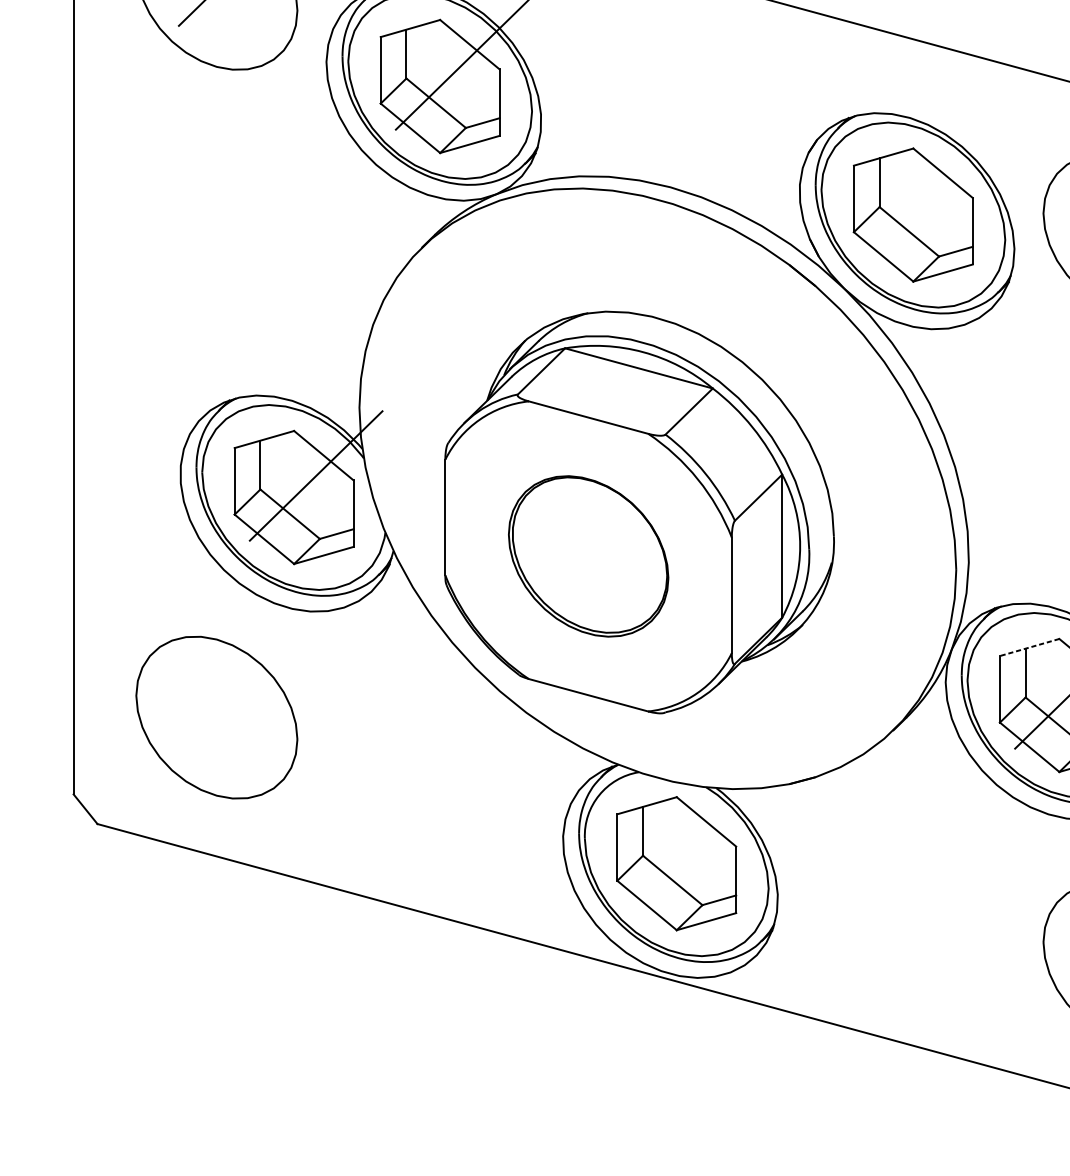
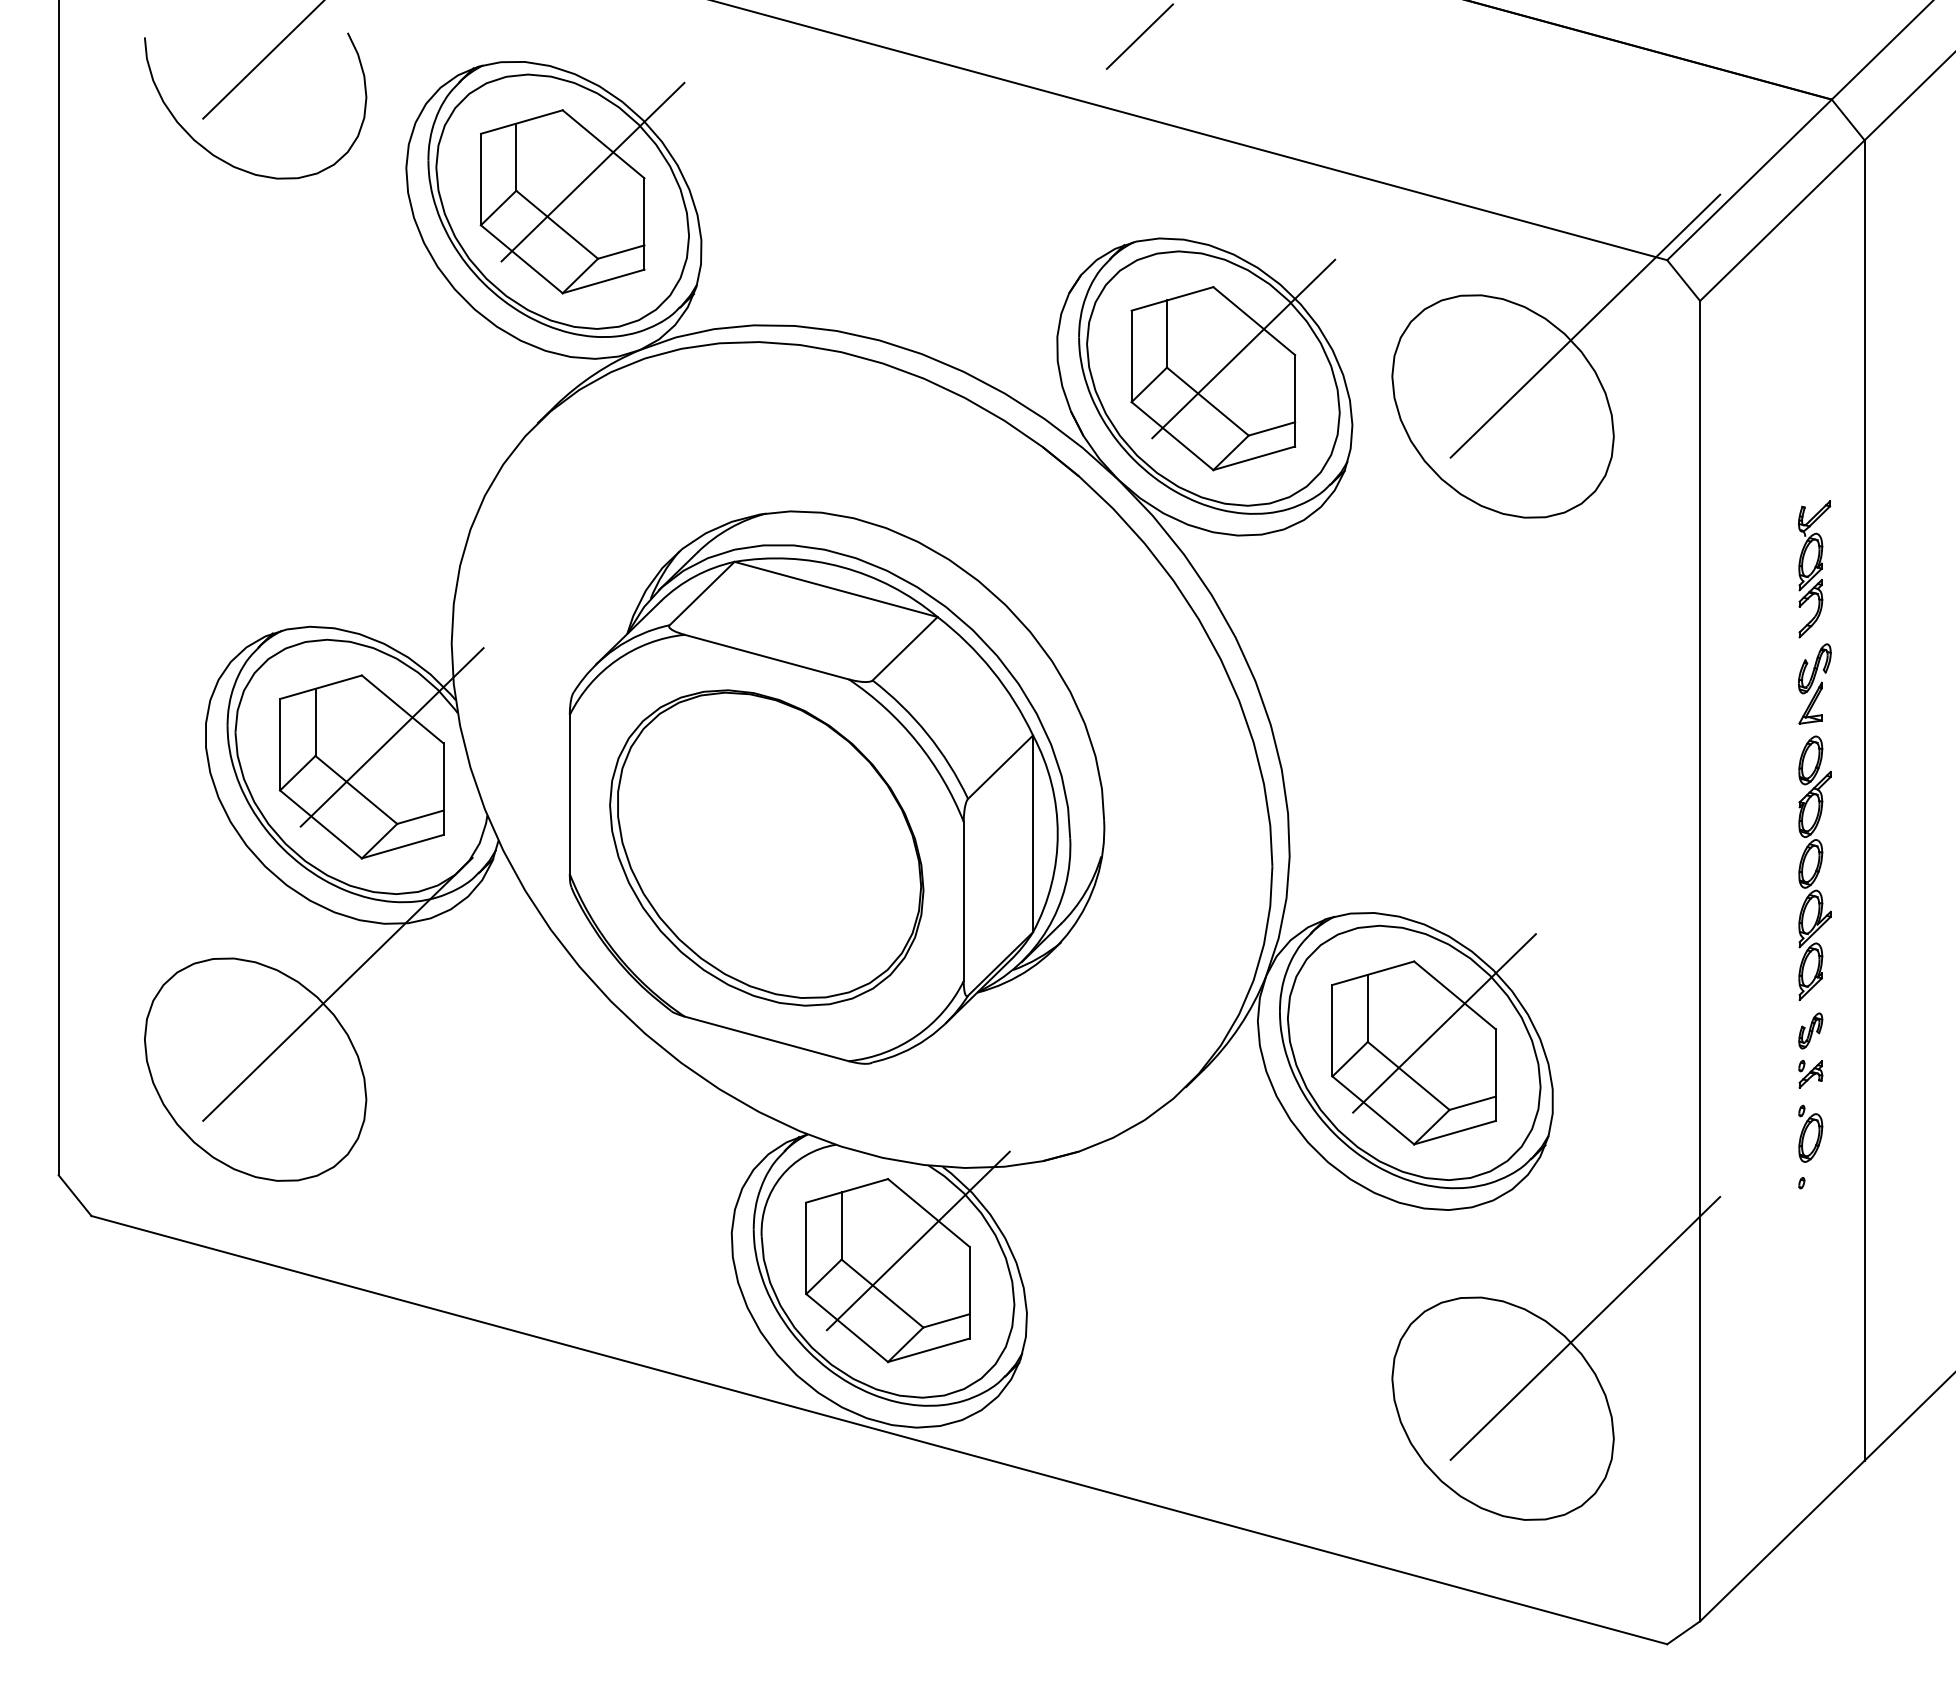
line: (935, 193) -> (1243, 348), added
part: (588, 556) -> (766, 847), size x1.43
line: (1029, 647) -> (1373, 973), dashed -> solid
line: (276, 659) -> (337, 989), added
line: (698, 841) -> (918, 1240), added

